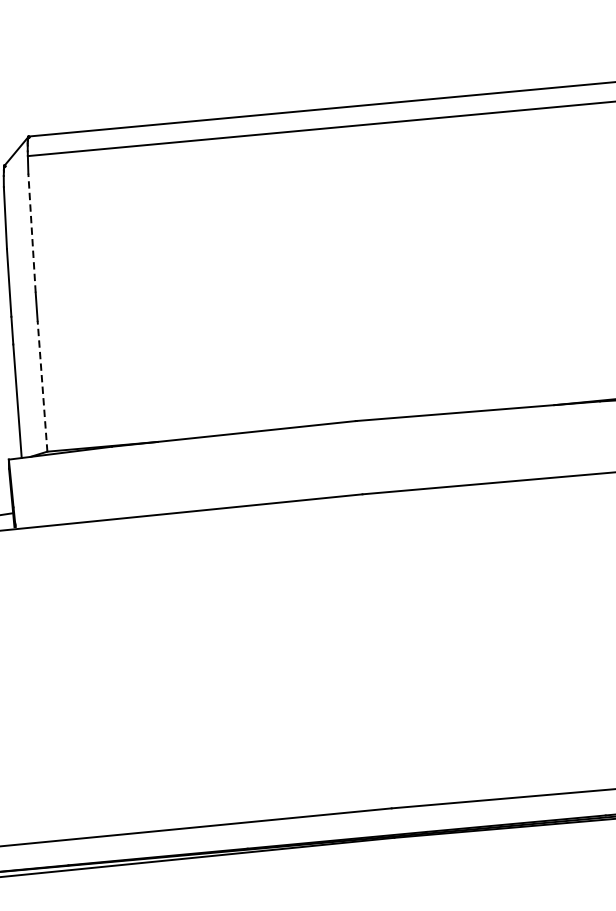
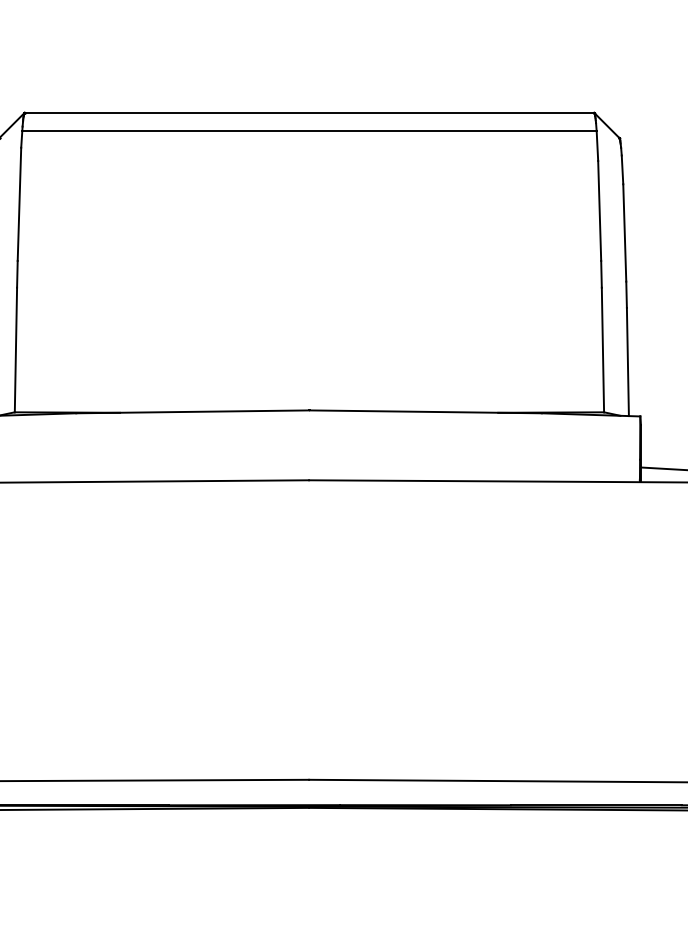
line: (32, 233) -> (19, 204), dashed -> solid
line: (41, 385) -> (15, 349), dashed -> solid

